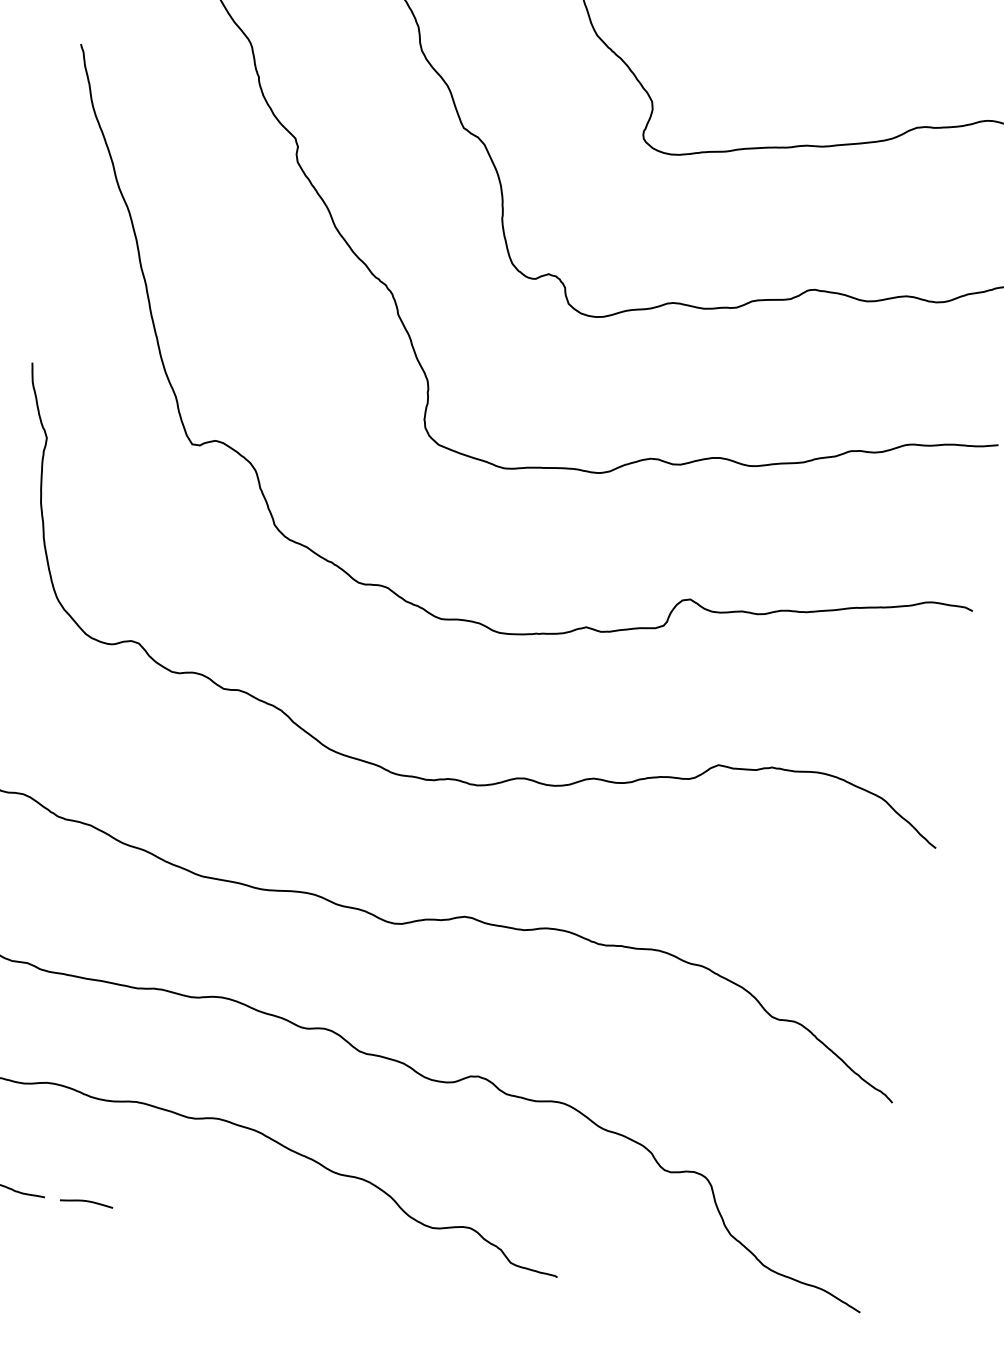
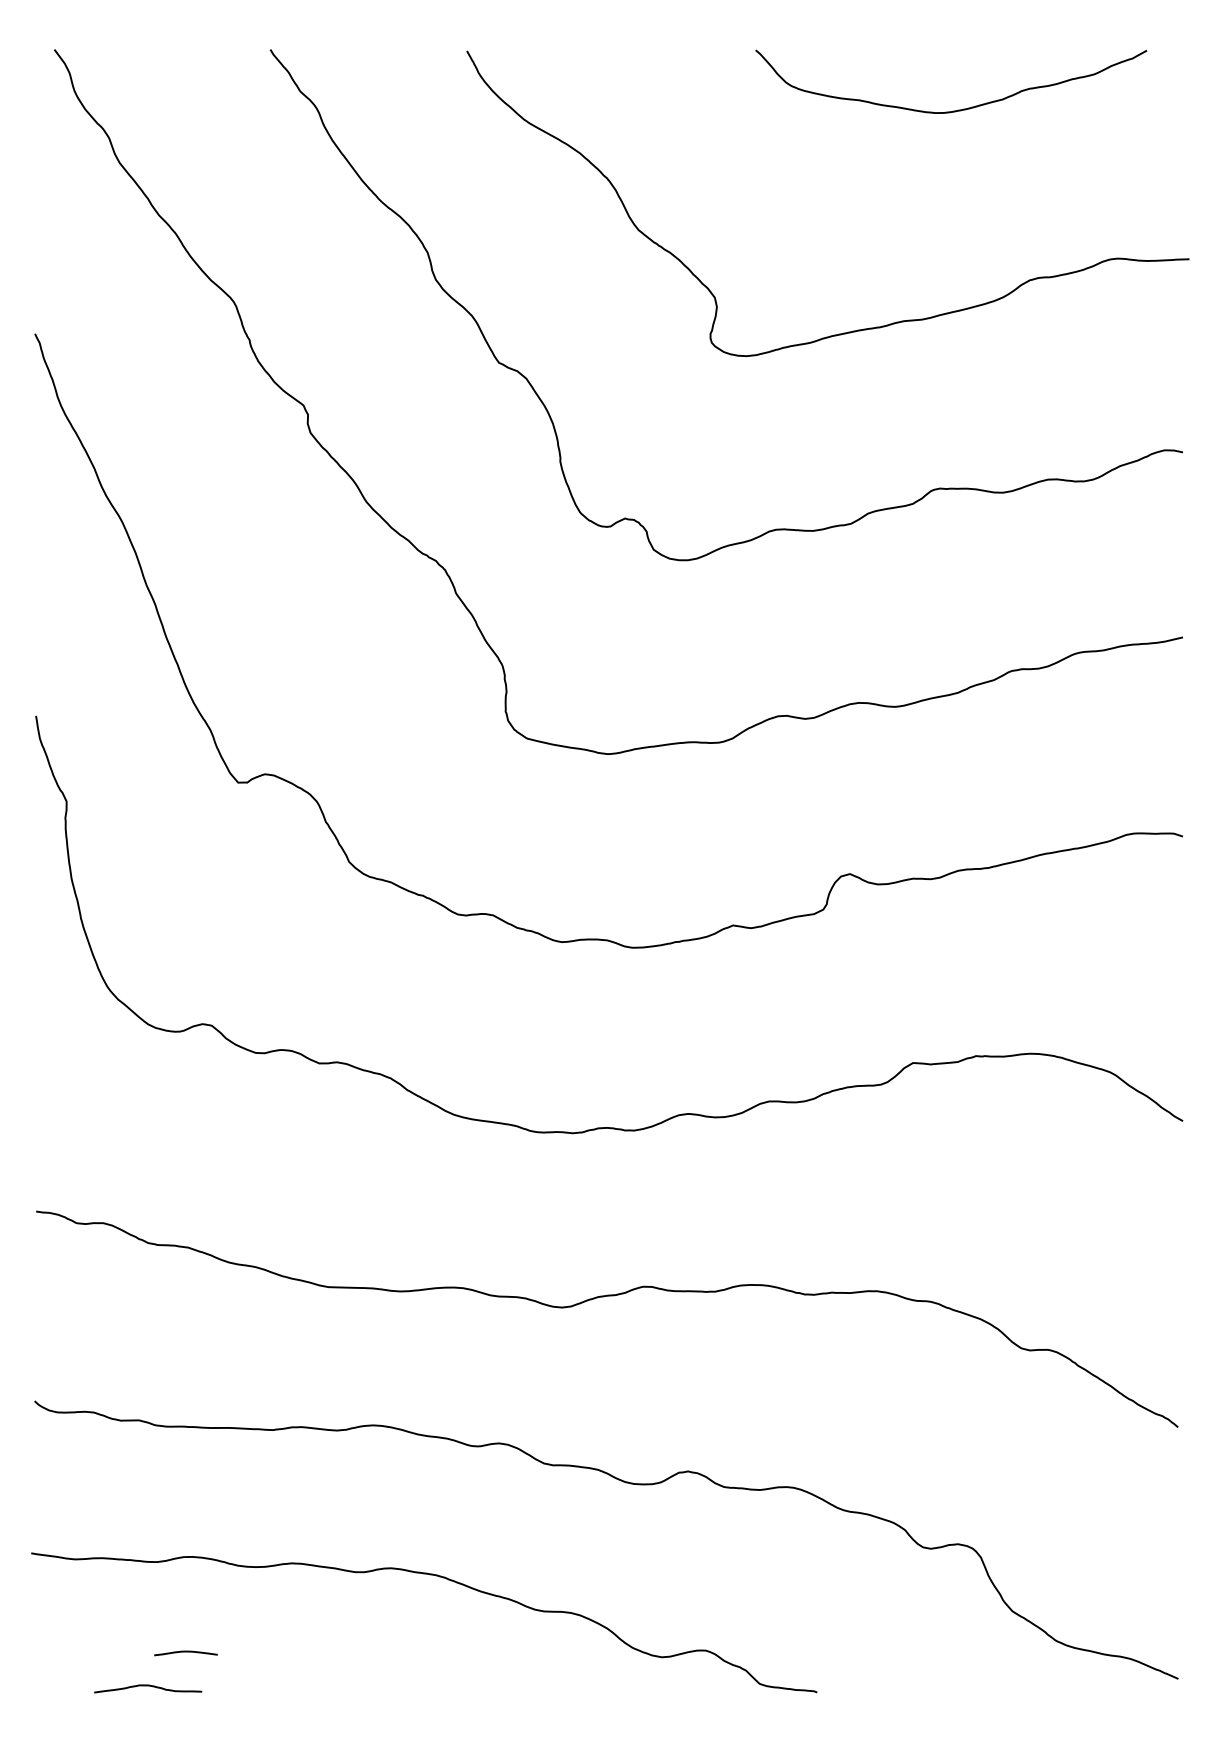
curve: (86, 1201) -> (185, 1652), moved

